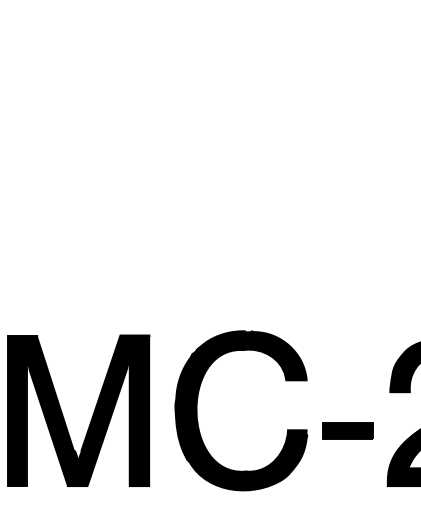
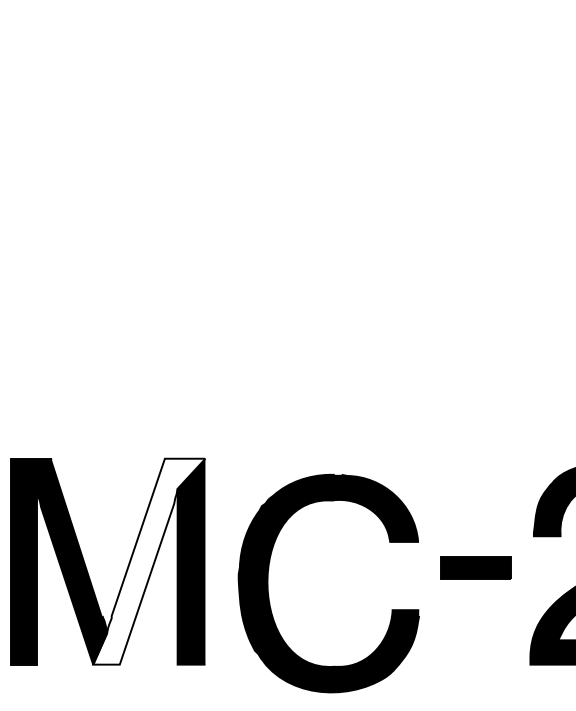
fill: (109, 410) -> (149, 561), removed
part: (197, 410) -> (268, 583), moved
part: (347, 430) -> (475, 568), moved

